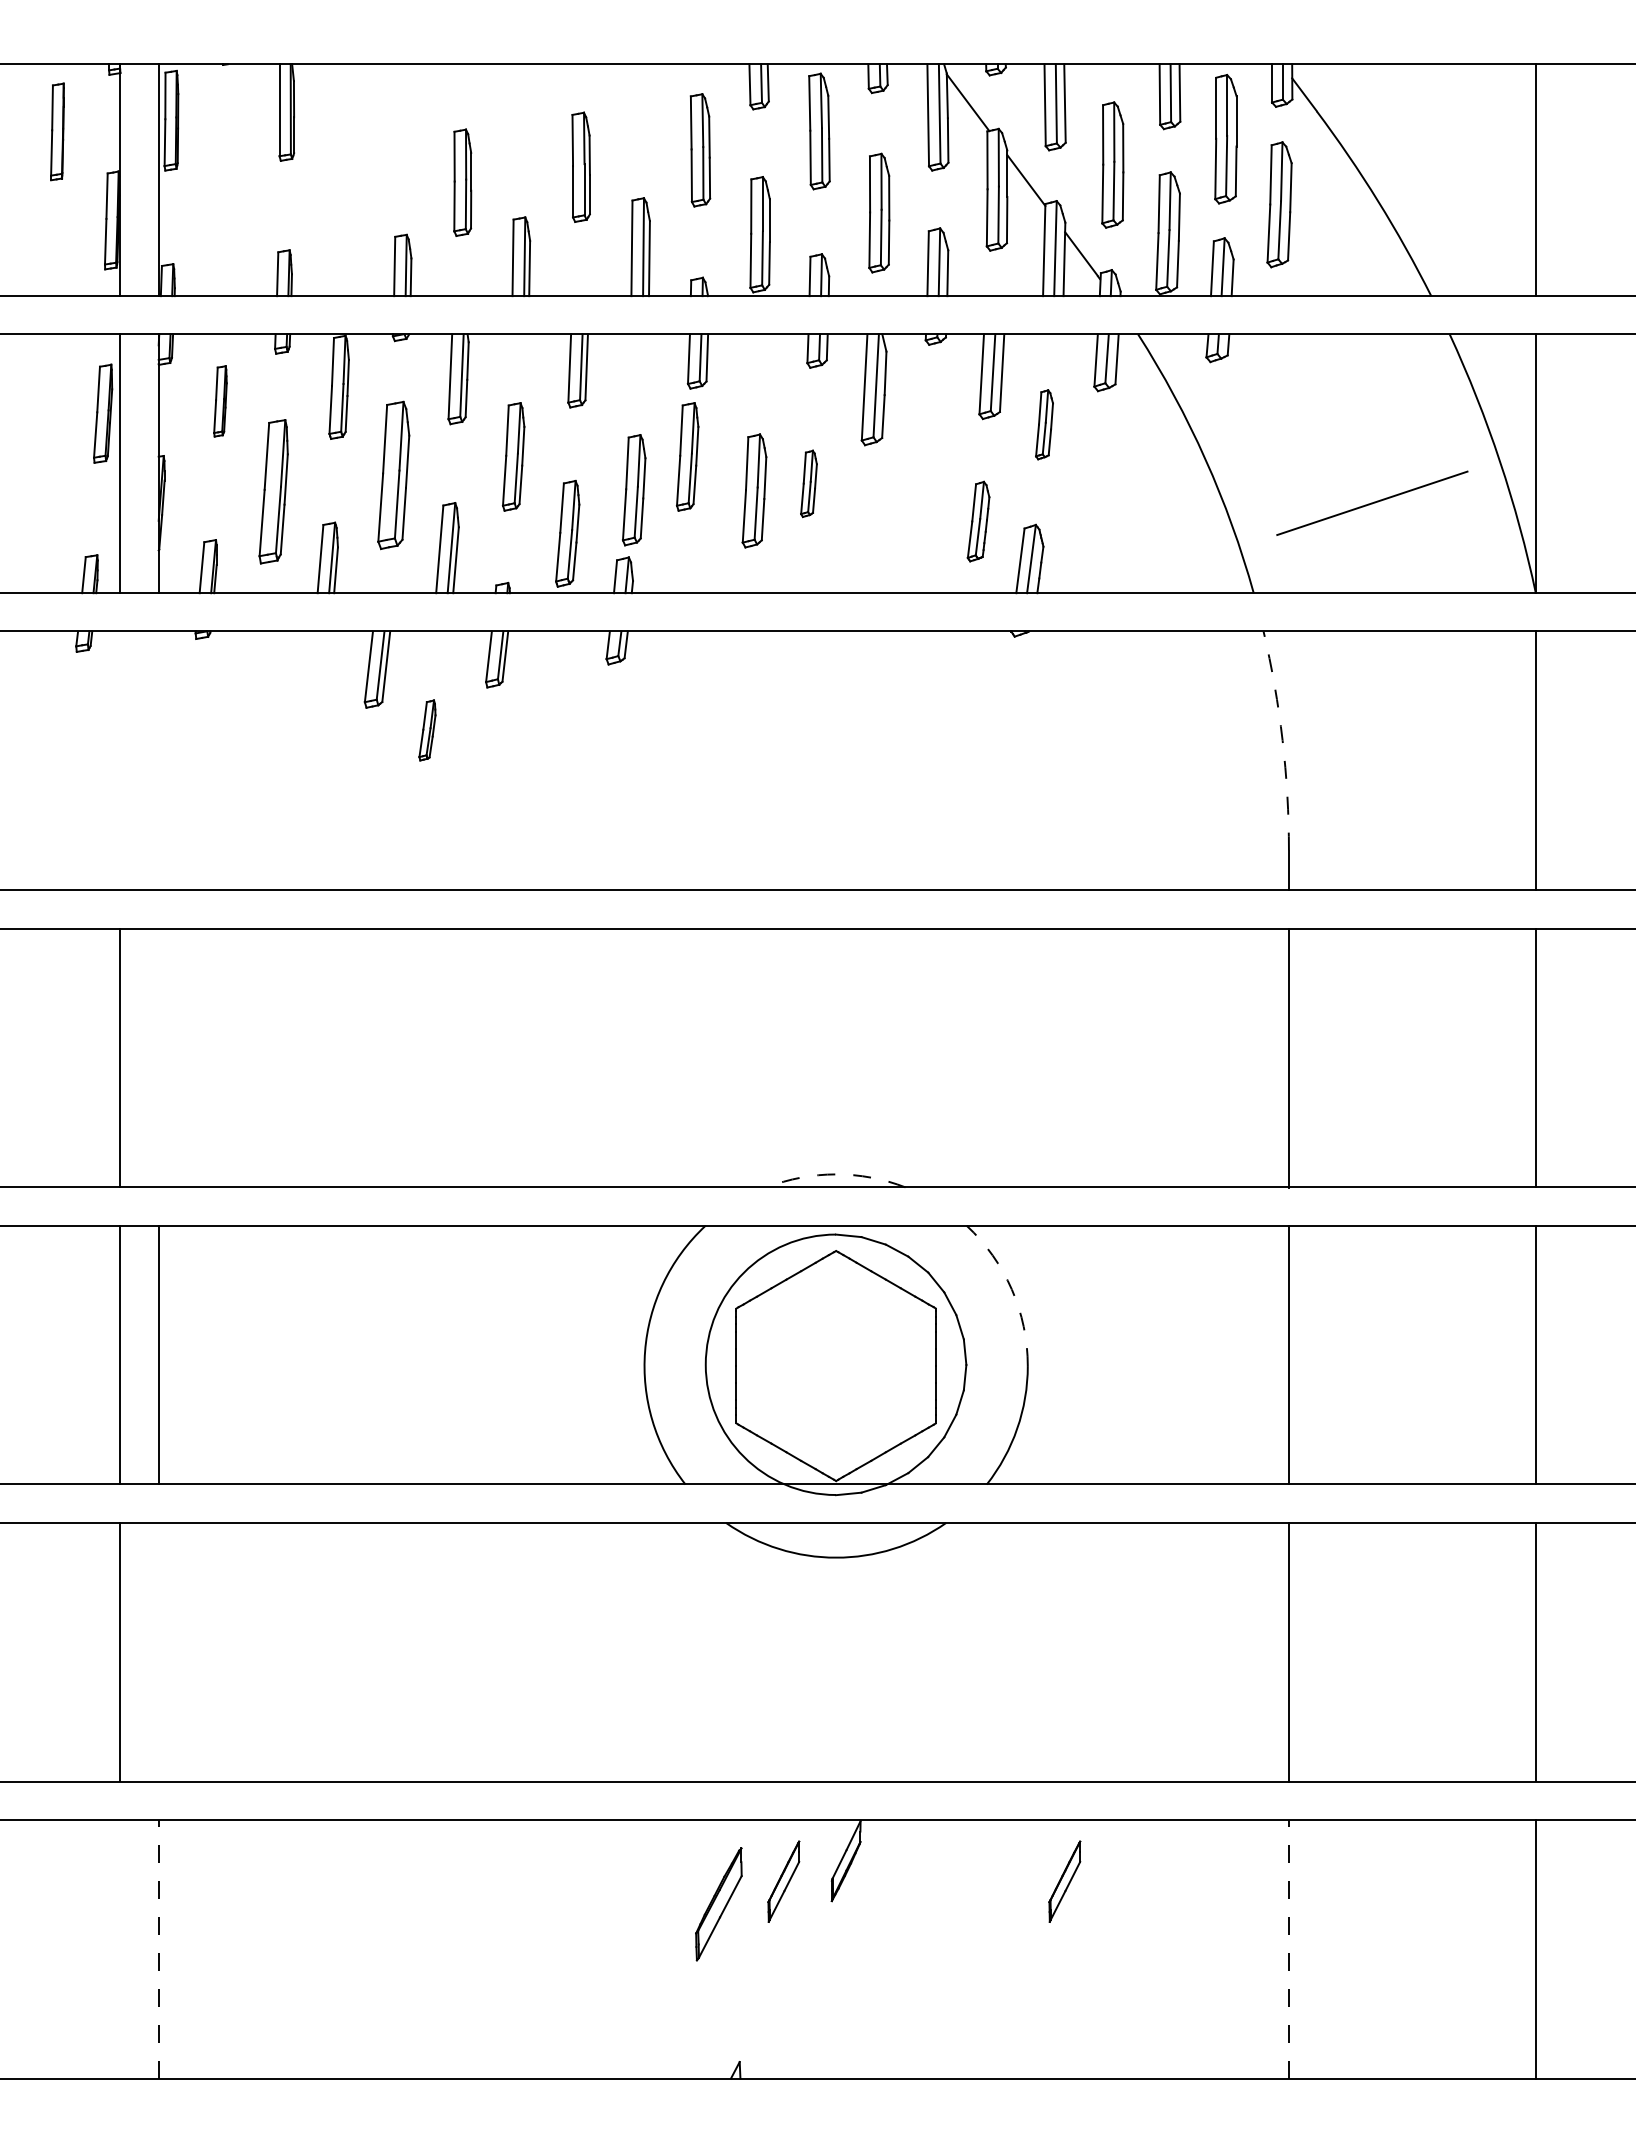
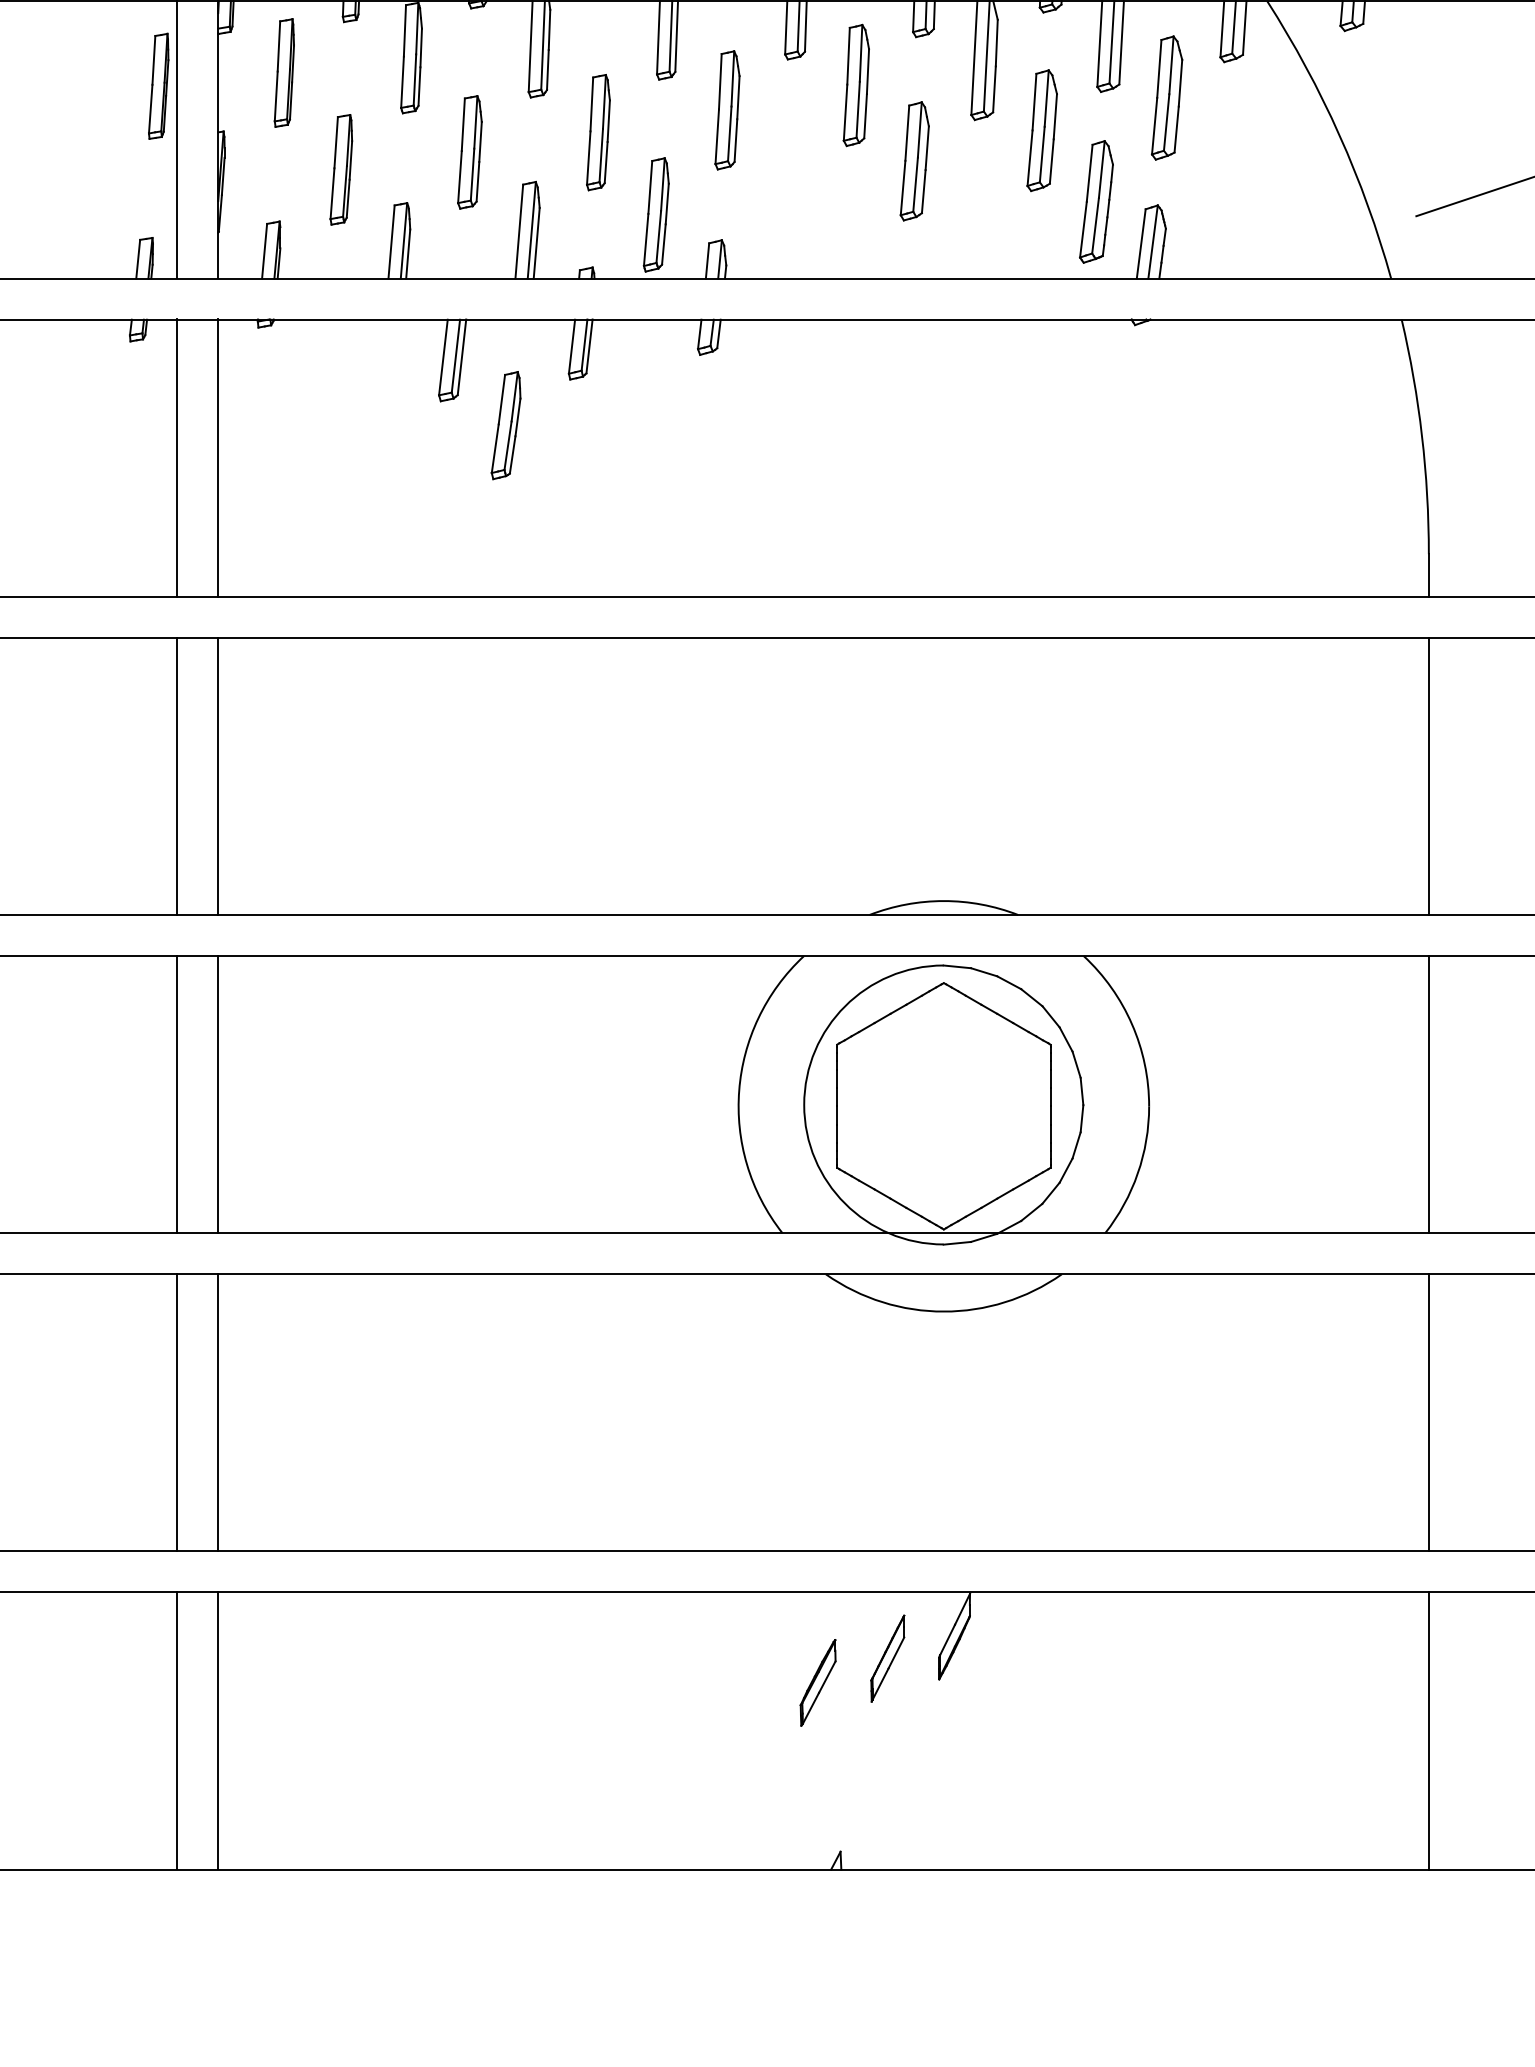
part: (220, 401) -> (284, 73), size x1.43
part: (1044, 424) -> (1167, 97), size x1.67
part: (927, 454) -> (1041, 129), added
part: (687, 456) -> (784, 132), removed
part: (393, 475) -> (469, 152), size x0.71
part: (808, 483) -> (914, 161), size x1.67
part: (634, 490) -> (727, 110), moved
part: (754, 490) -> (856, 84), moved
part: (273, 491) -> (341, 169), size x0.71
part: (978, 521) -> (1096, 201), size x1.43
part: (427, 730) -> (506, 425), size x1.67
arc: (1282, 740) -> (1421, 436), dashed -> solid
line: (120, 760) -> (177, 457), added
line: (158, 760) -> (218, 457), added
line: (158, 1057) -> (218, 775), added
arc: (836, 1174) -> (944, 901), dashed -> solid
arc: (1011, 1289) -> (1131, 1024), dashed -> solid
line: (158, 1651) -> (218, 1412), added
part: (1064, 1881) -> (1188, 1658), removed
part: (718, 1904) -> (817, 1683), size x0.71
line: (120, 1948) -> (177, 1730), added
line: (158, 1948) -> (218, 1730), dashed -> solid
line: (1289, 1948) -> (1429, 1730), dashed -> solid

